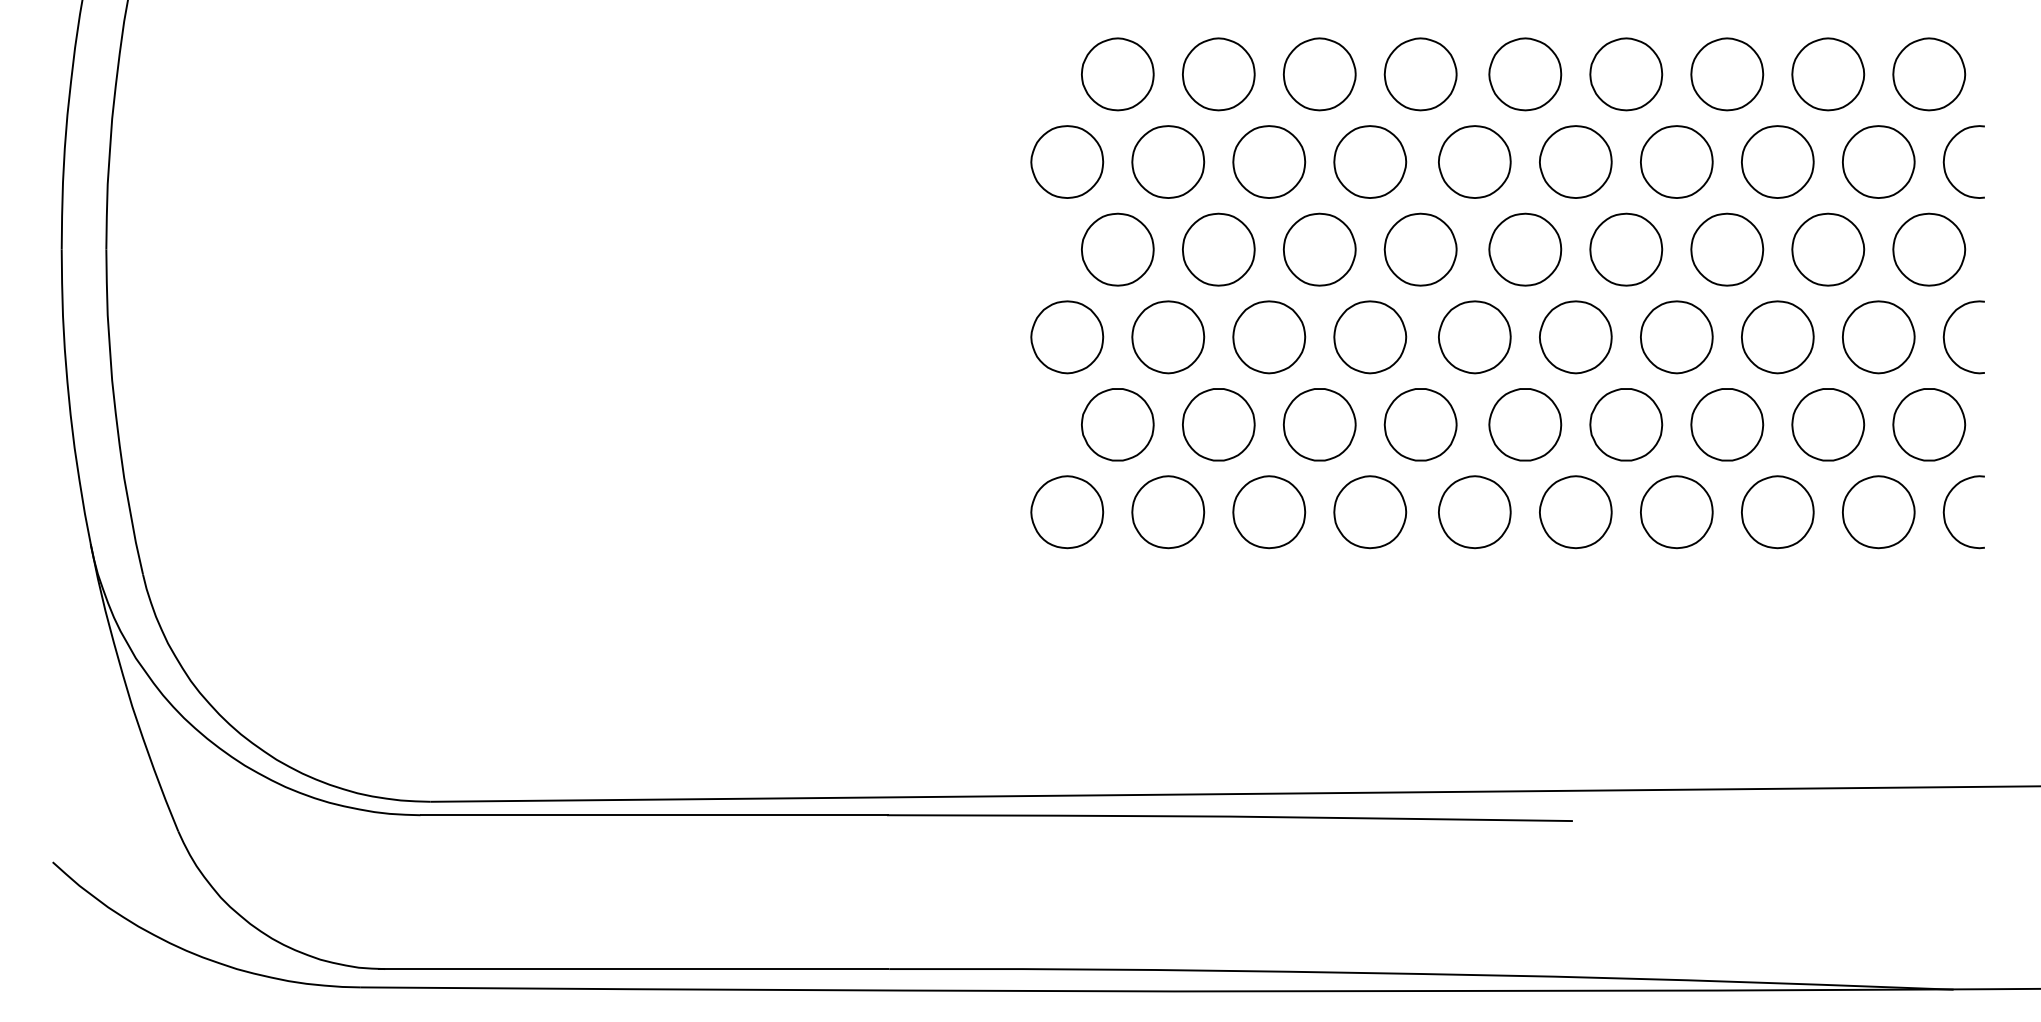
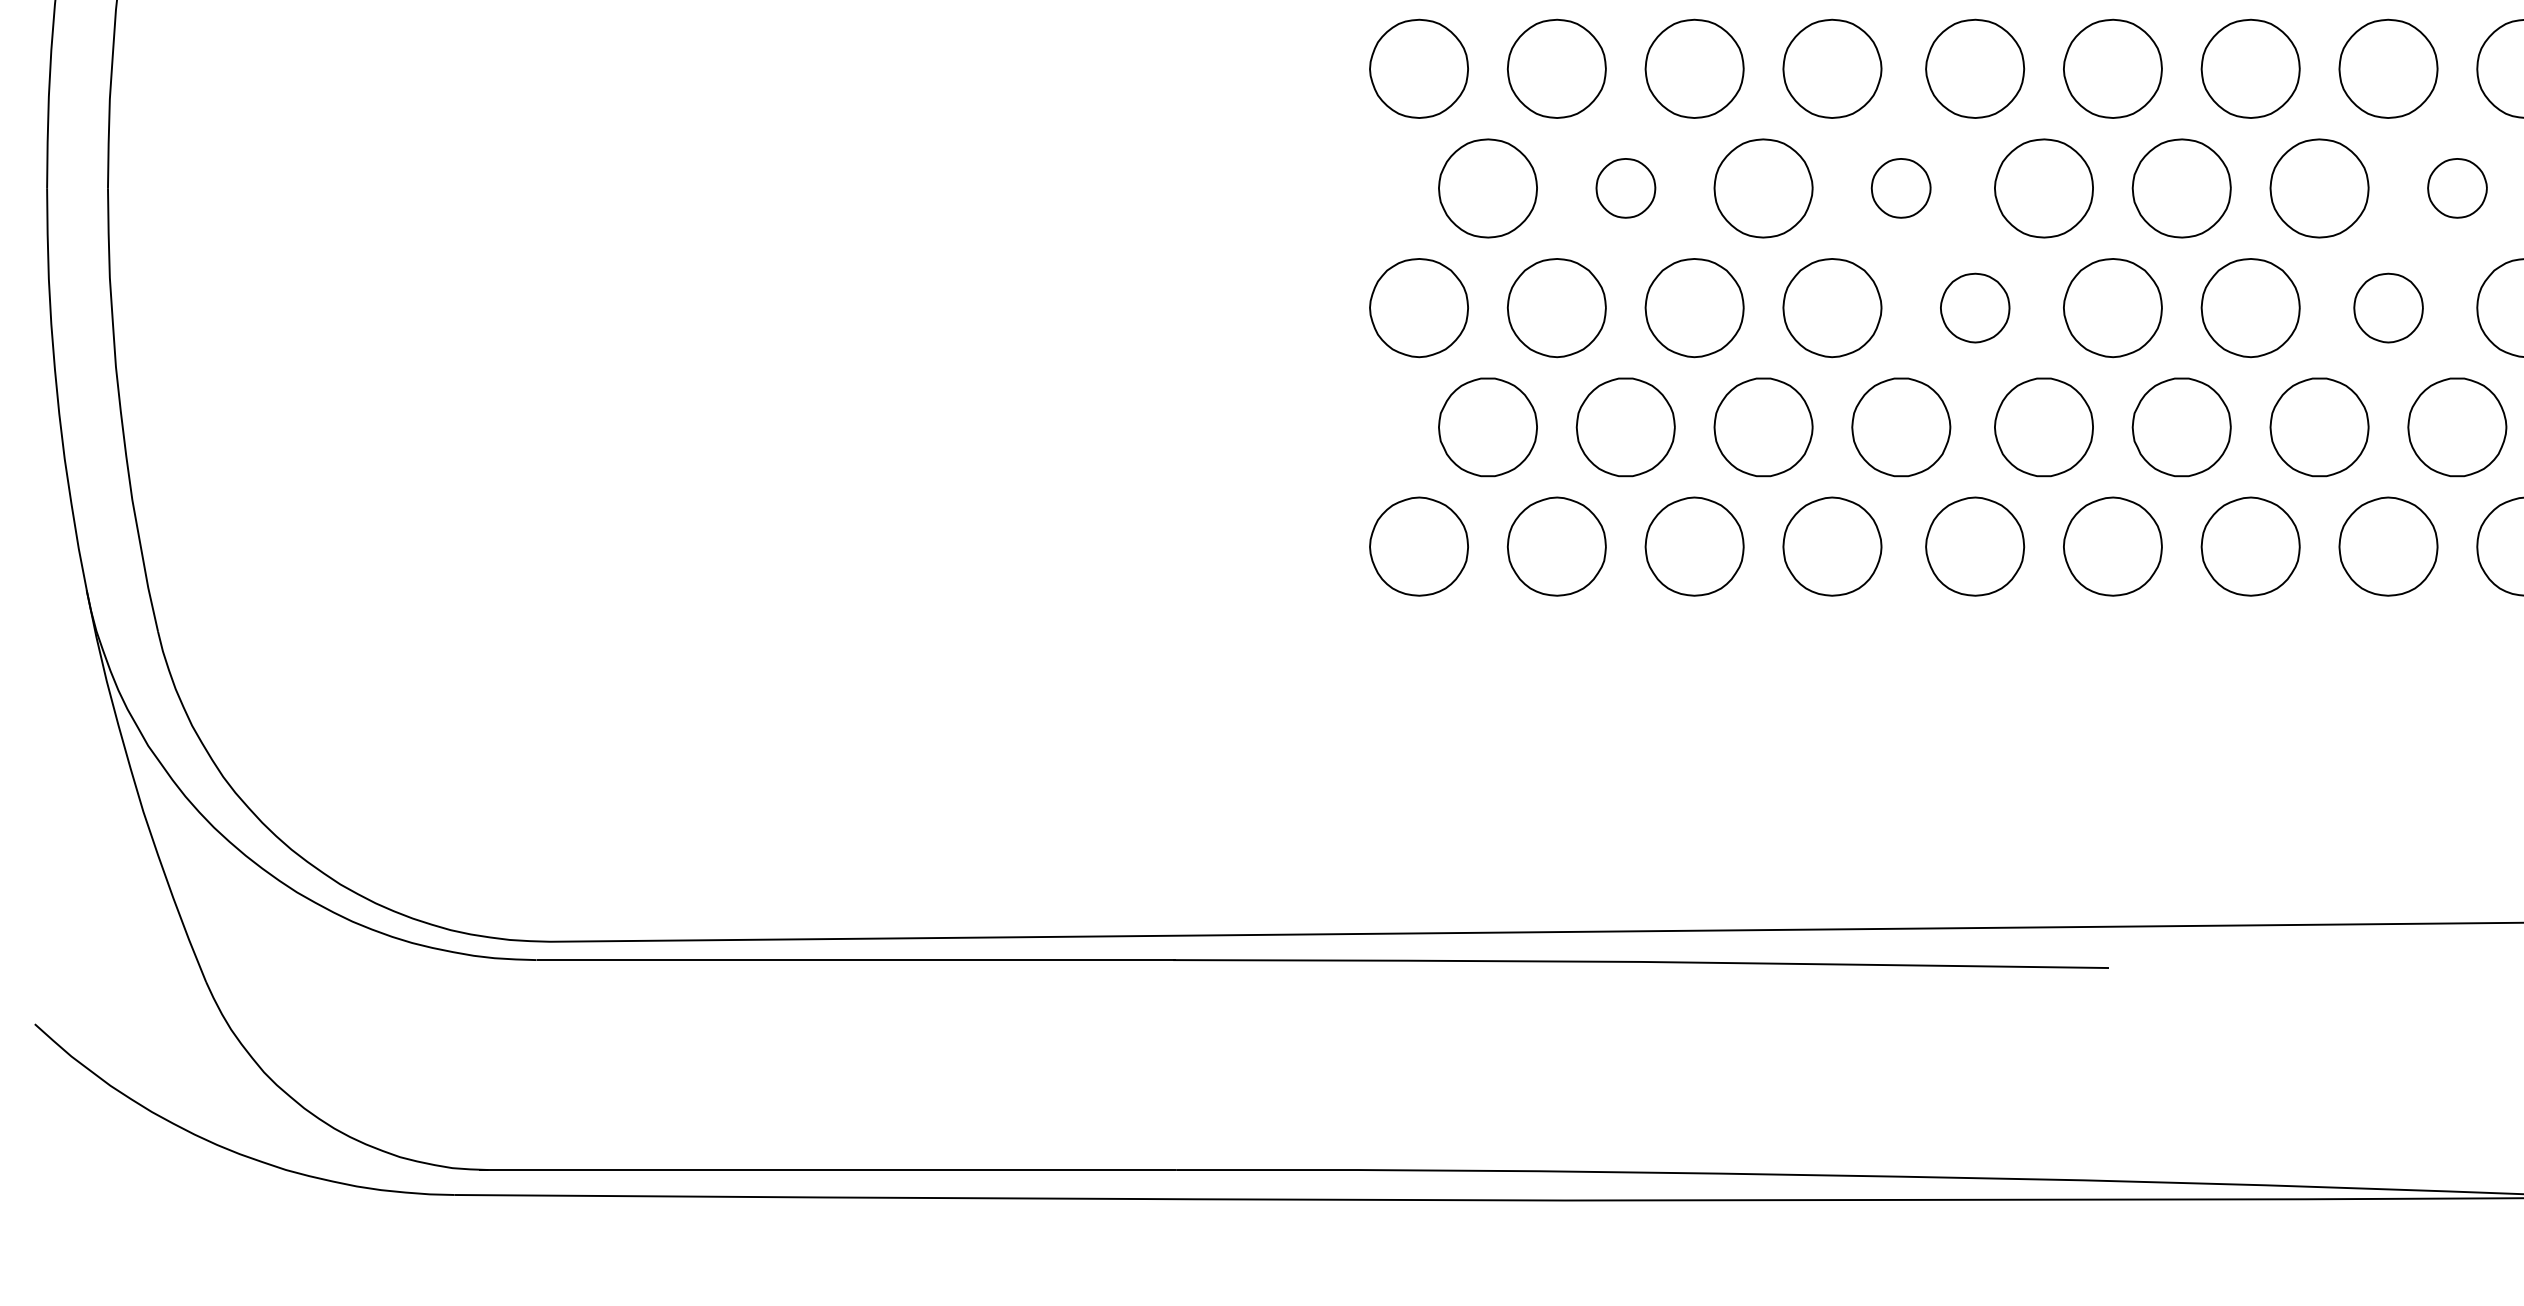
part: (1218, 249) -> (1625, 188), size x0.6
part: (1420, 249) -> (1901, 188), size x0.6
part: (1828, 249) -> (2457, 188), size x0.6
part: (1474, 337) -> (1974, 308), size x0.7
part: (1777, 337) -> (2388, 308), size x0.7

